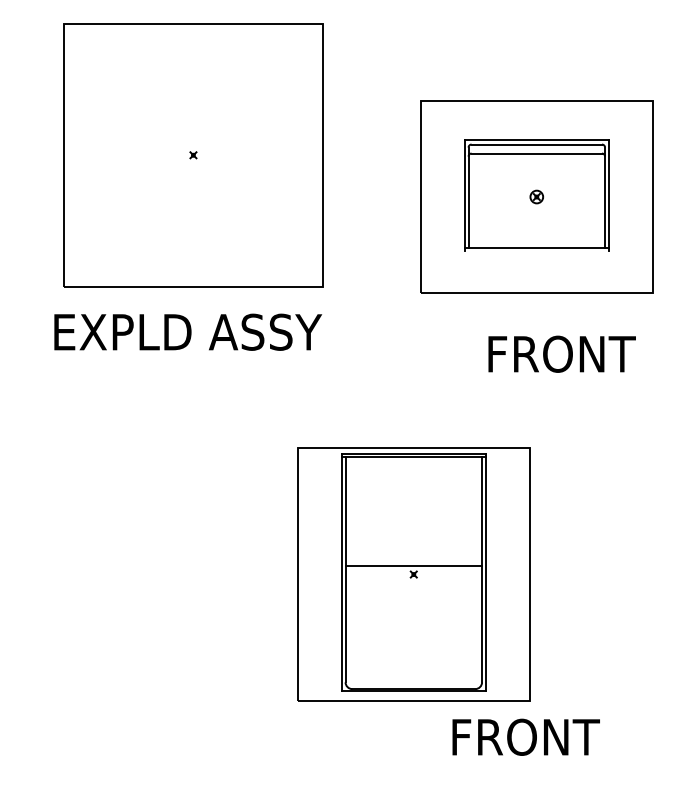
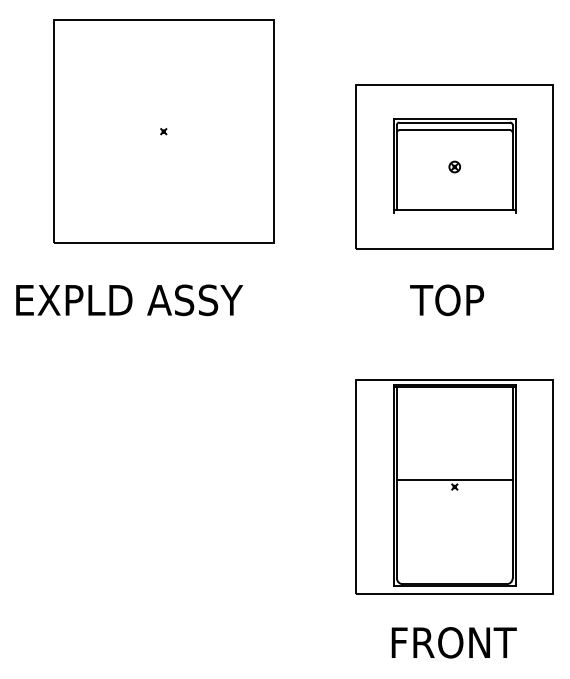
text: (188, 331) -> (129, 299), moved
text: (559, 353) -> (474, 299), FRONT -> TOP
part: (413, 574) -> (454, 486), moved
text: (525, 736) -> (453, 642), moved

